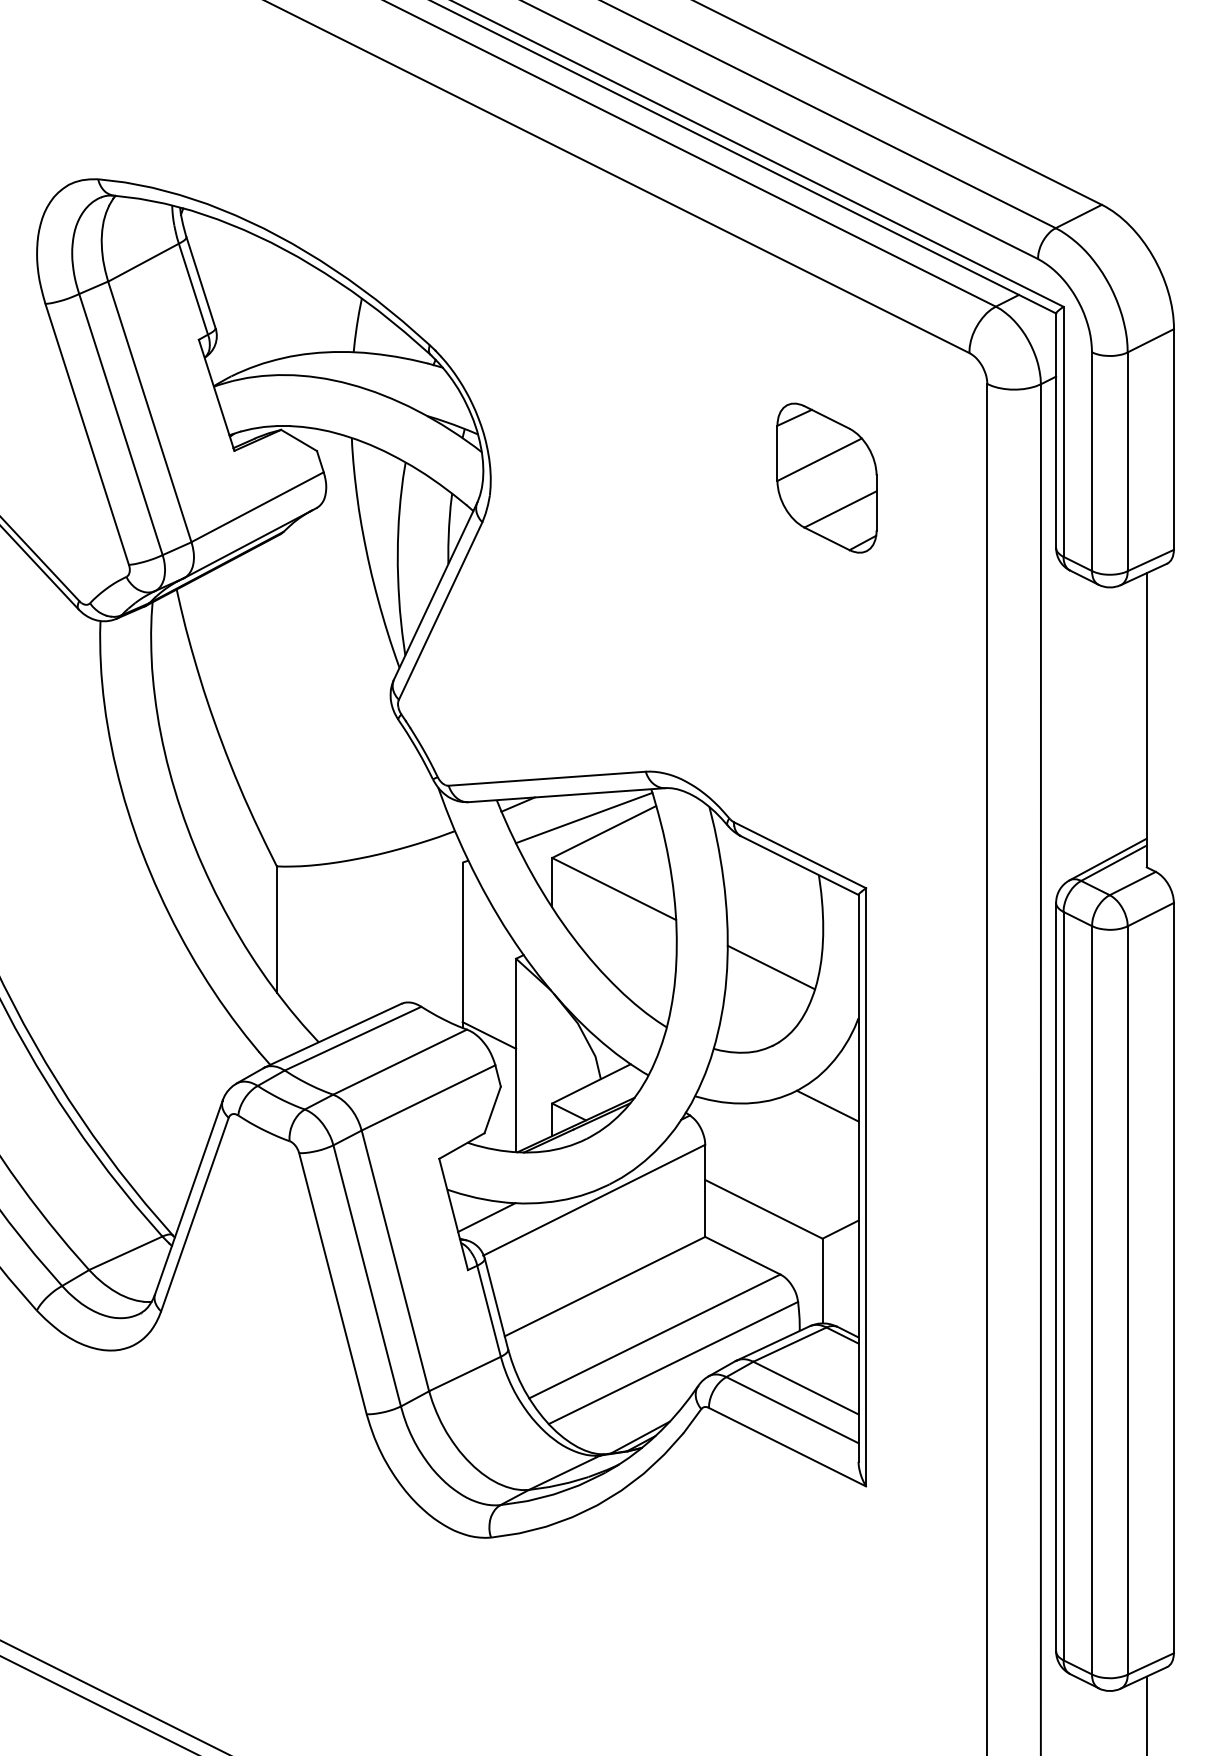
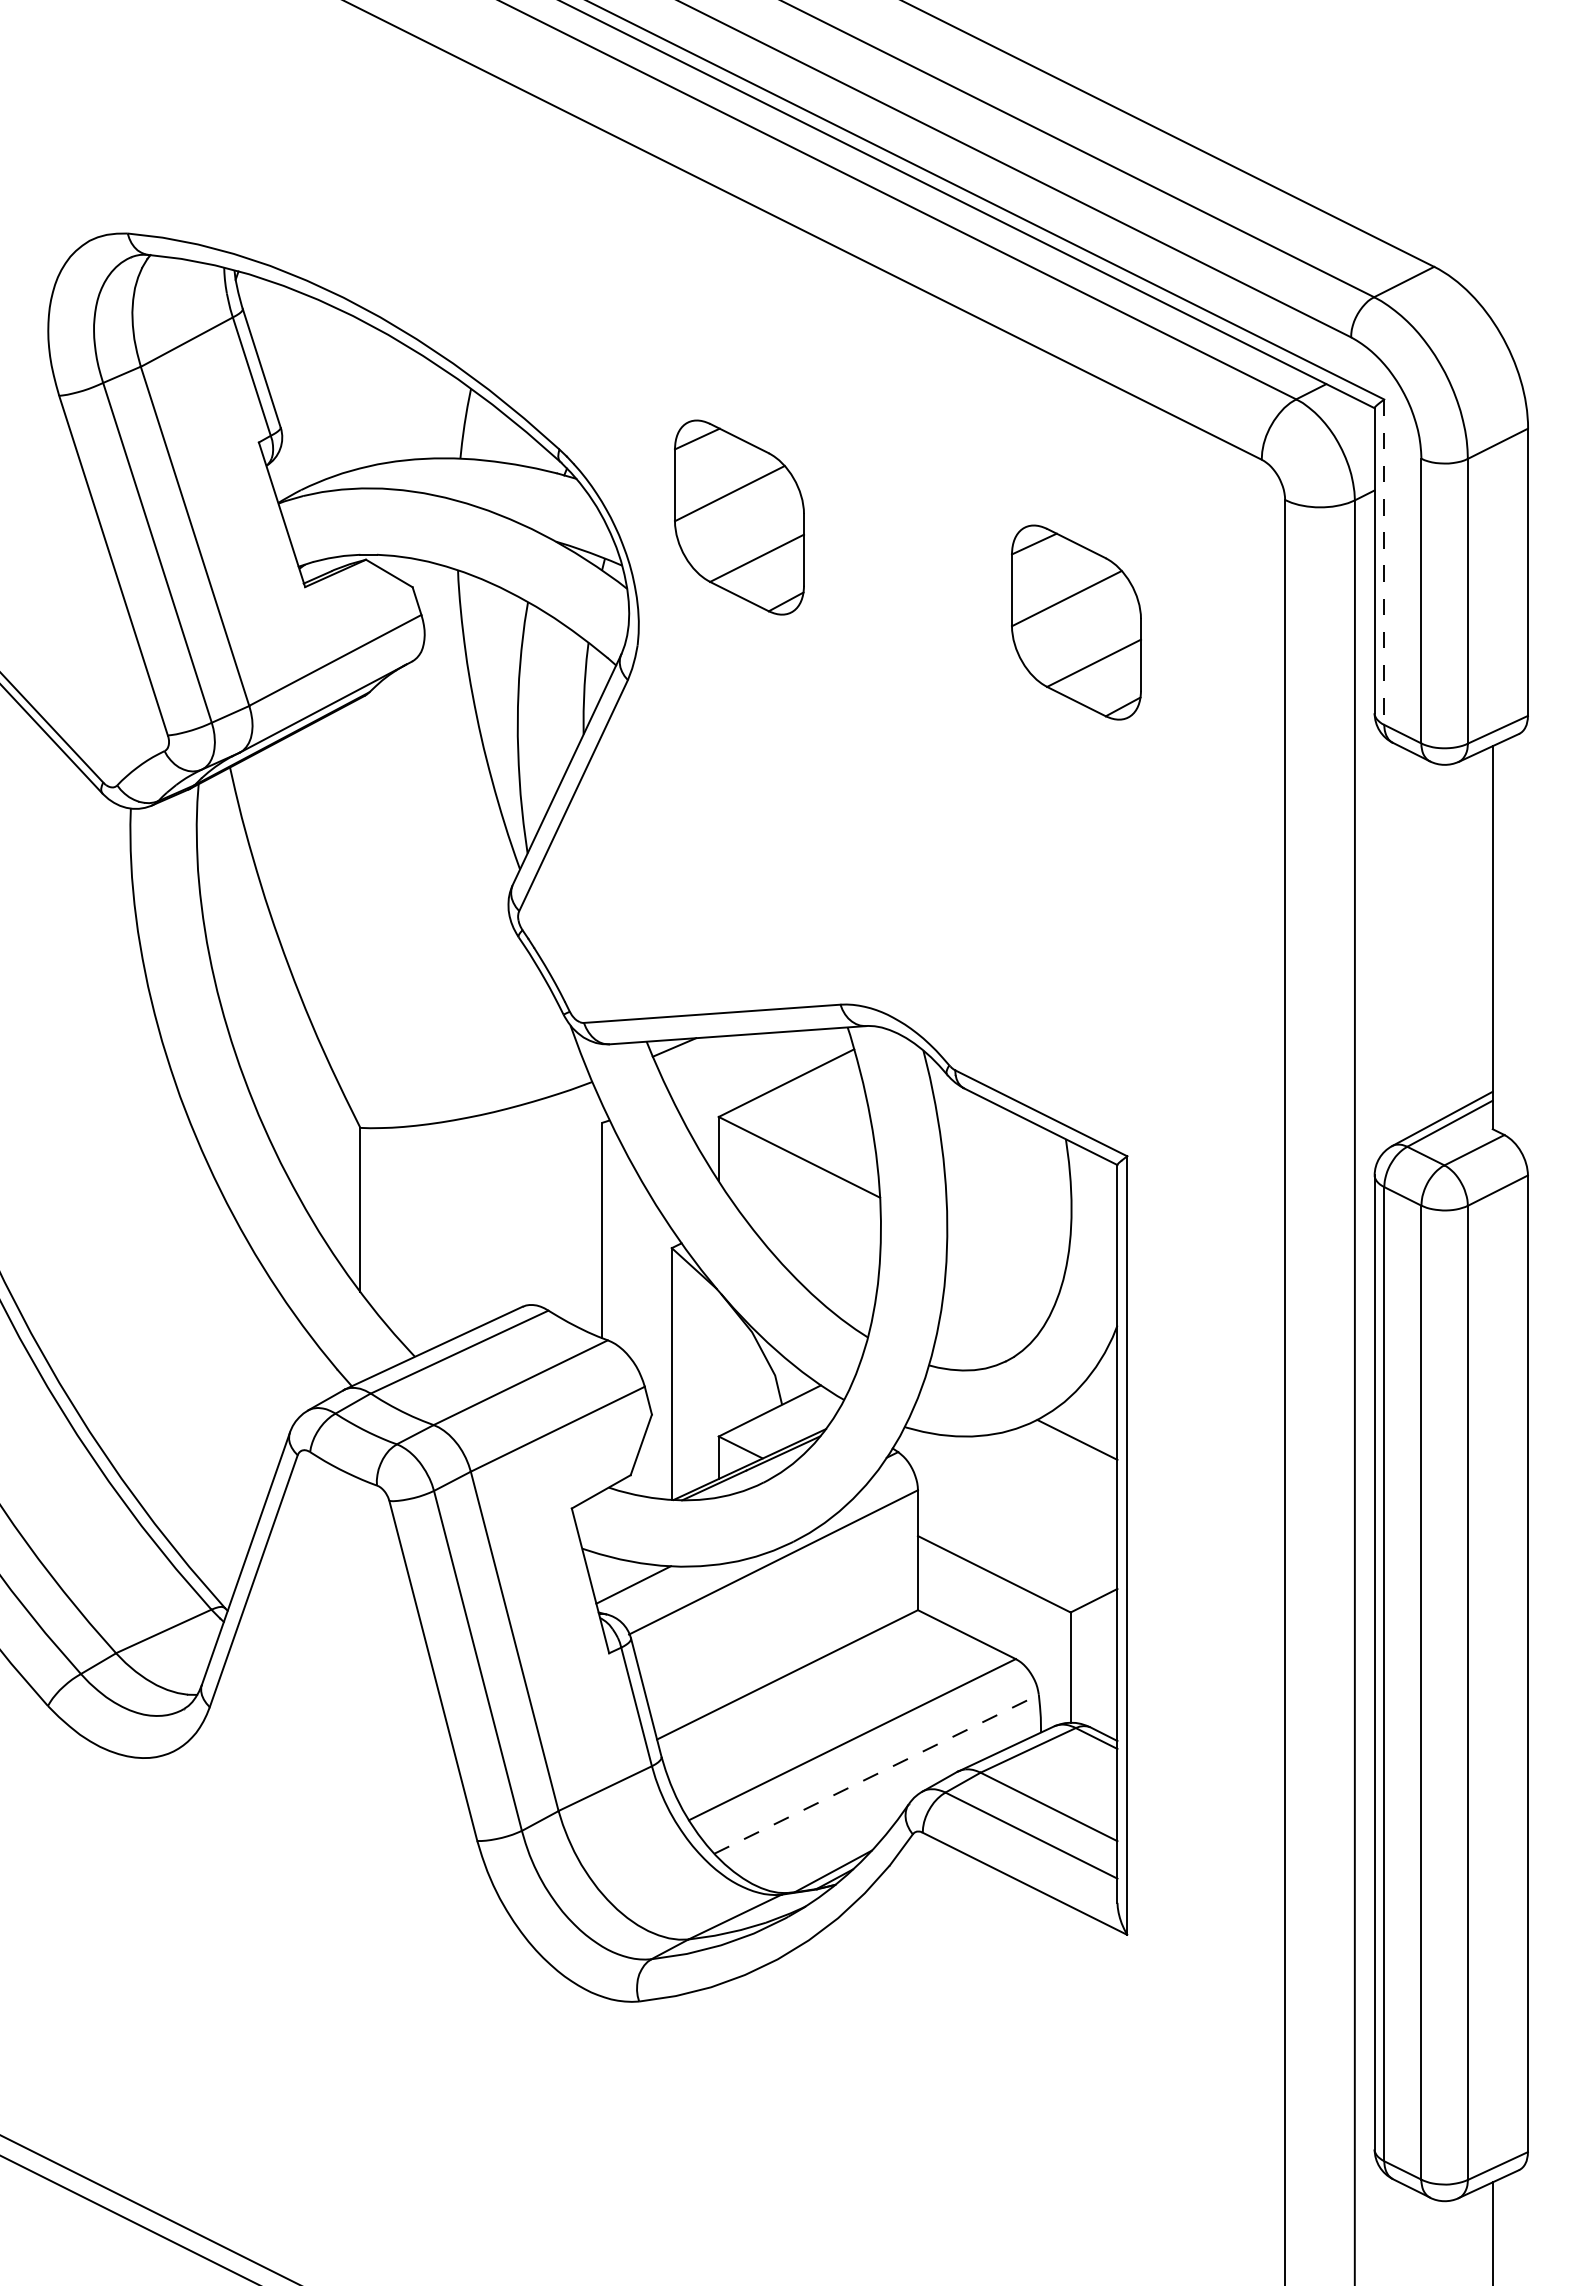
part: (568, 397) -> (739, 517), added
line: (1063, 432) -> (1384, 562), solid -> dashed
line: (584, 817) -> (760, 1064), removed
line: (770, 967) -> (1003, 1259), removed
line: (488, 1035) -> (636, 1347), removed
line: (673, 1363) -> (876, 1774), solid -> dashed

